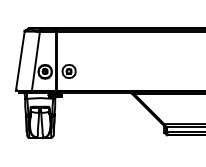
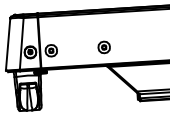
part: (129, 71) -> (104, 47), added

